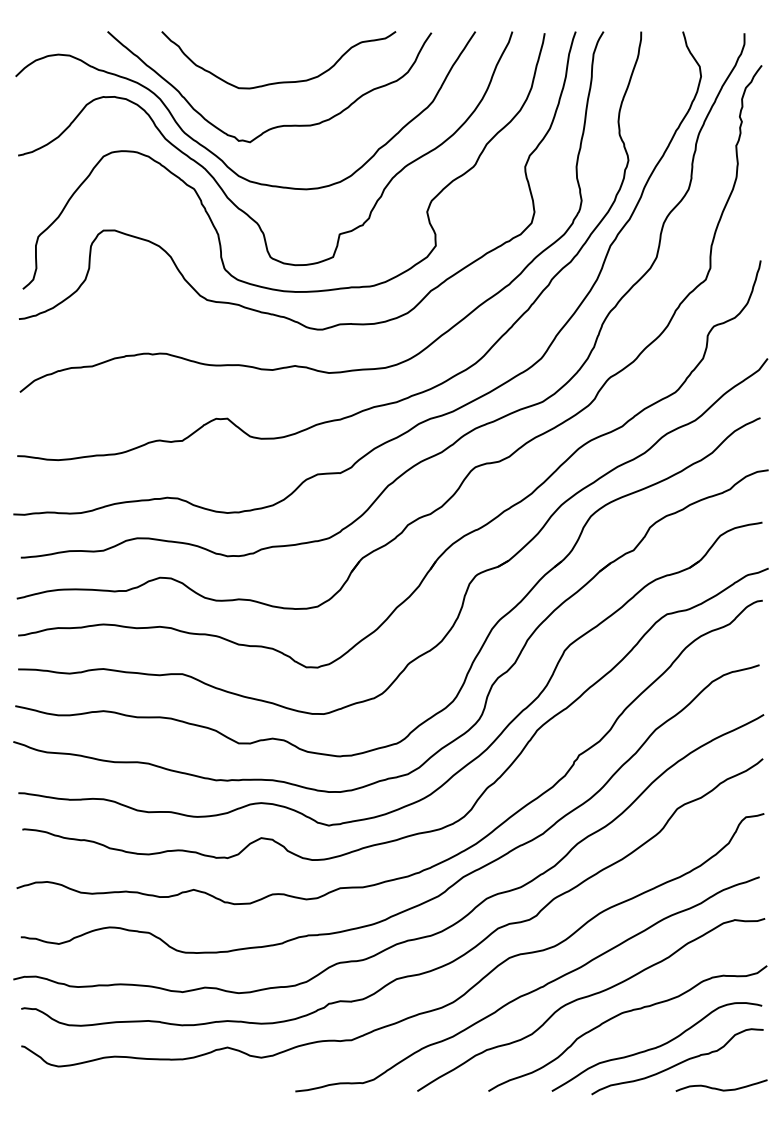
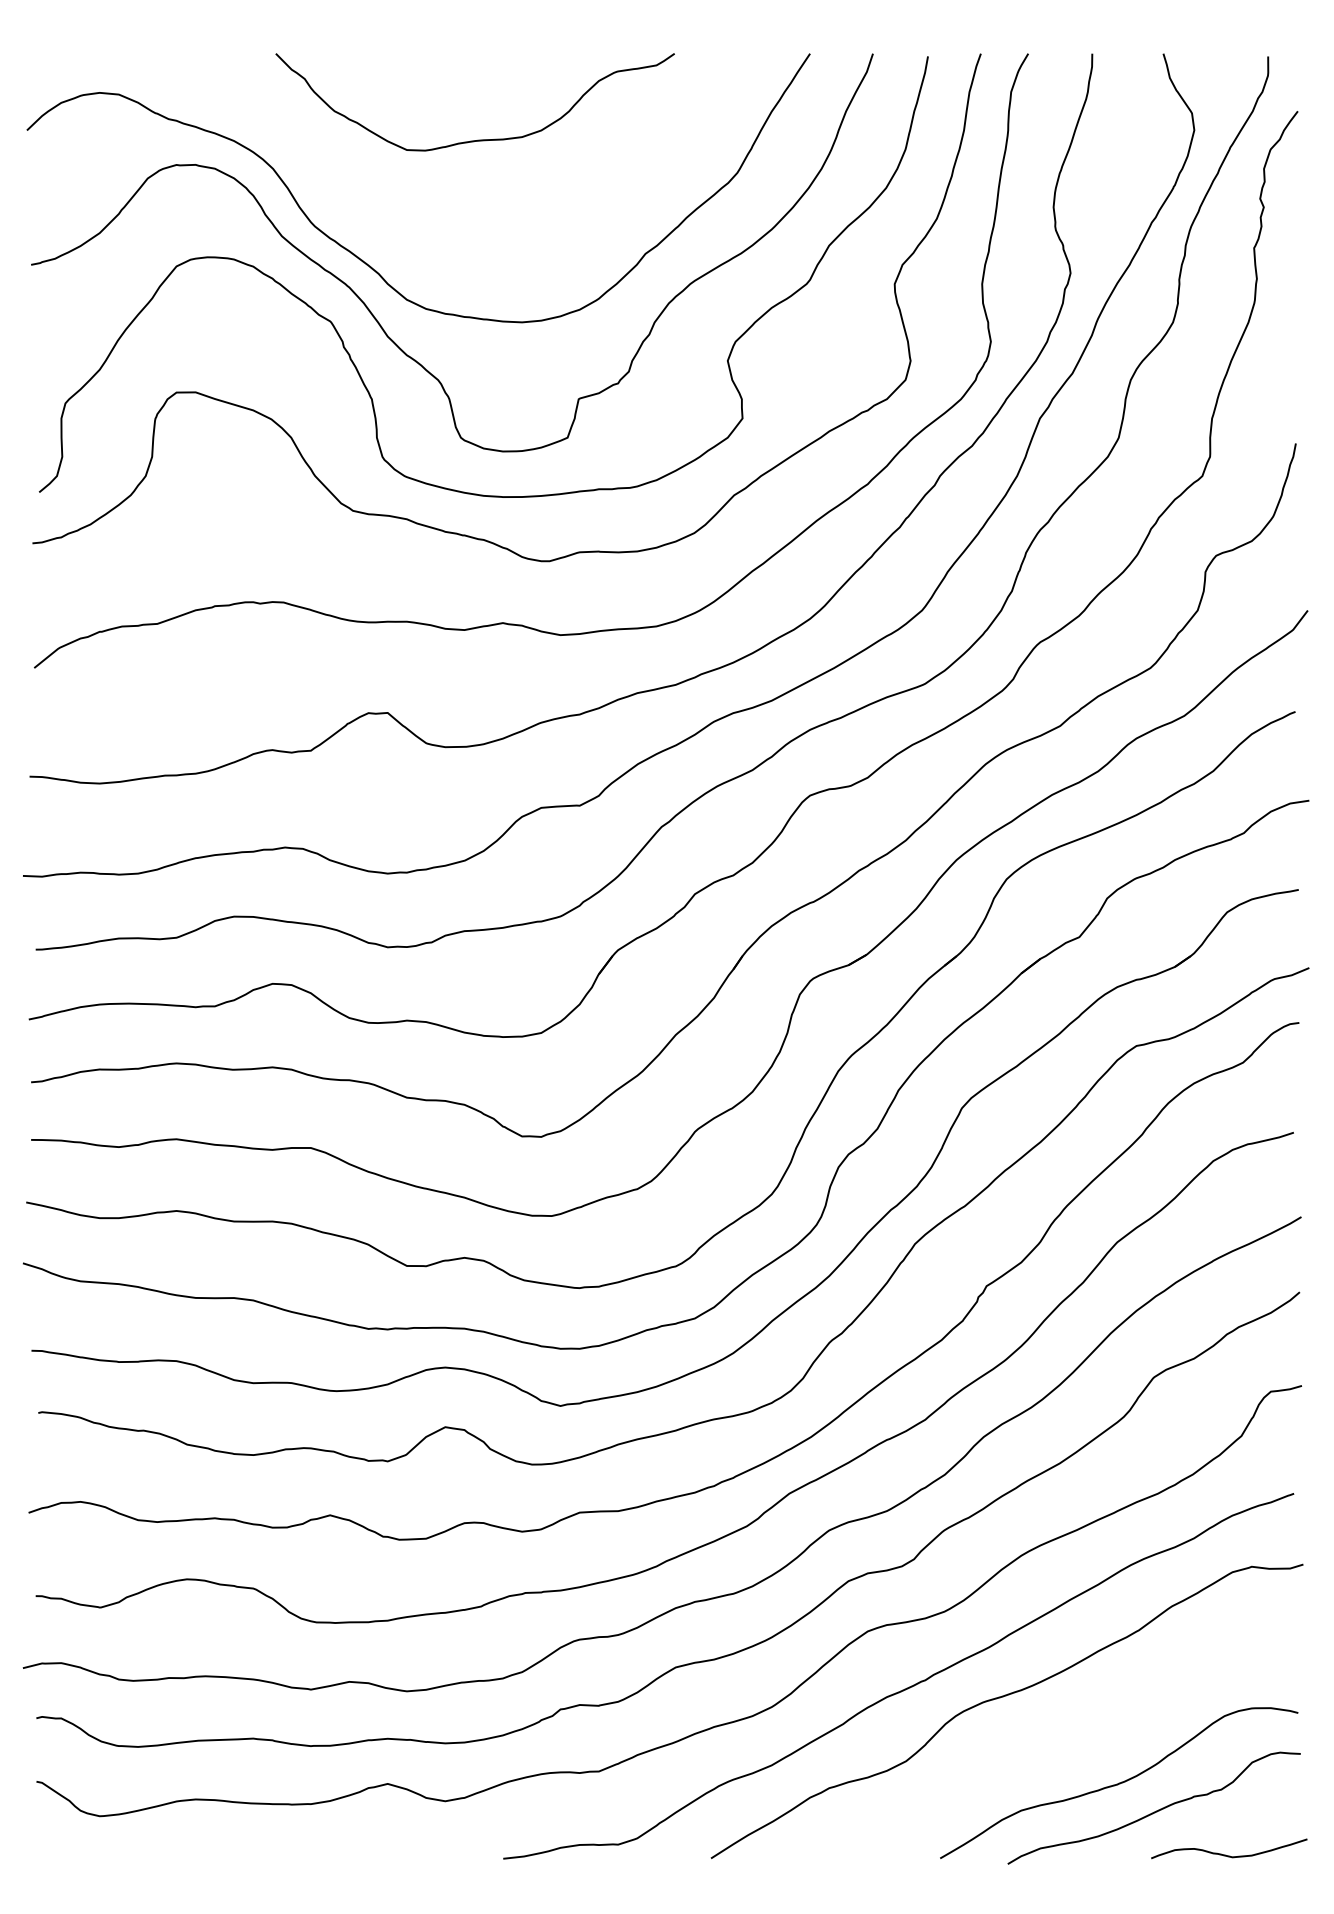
curve: (278, 125) -> (474, 213), removed
curve: (621, 1014) -> (1058, 1727), removed

